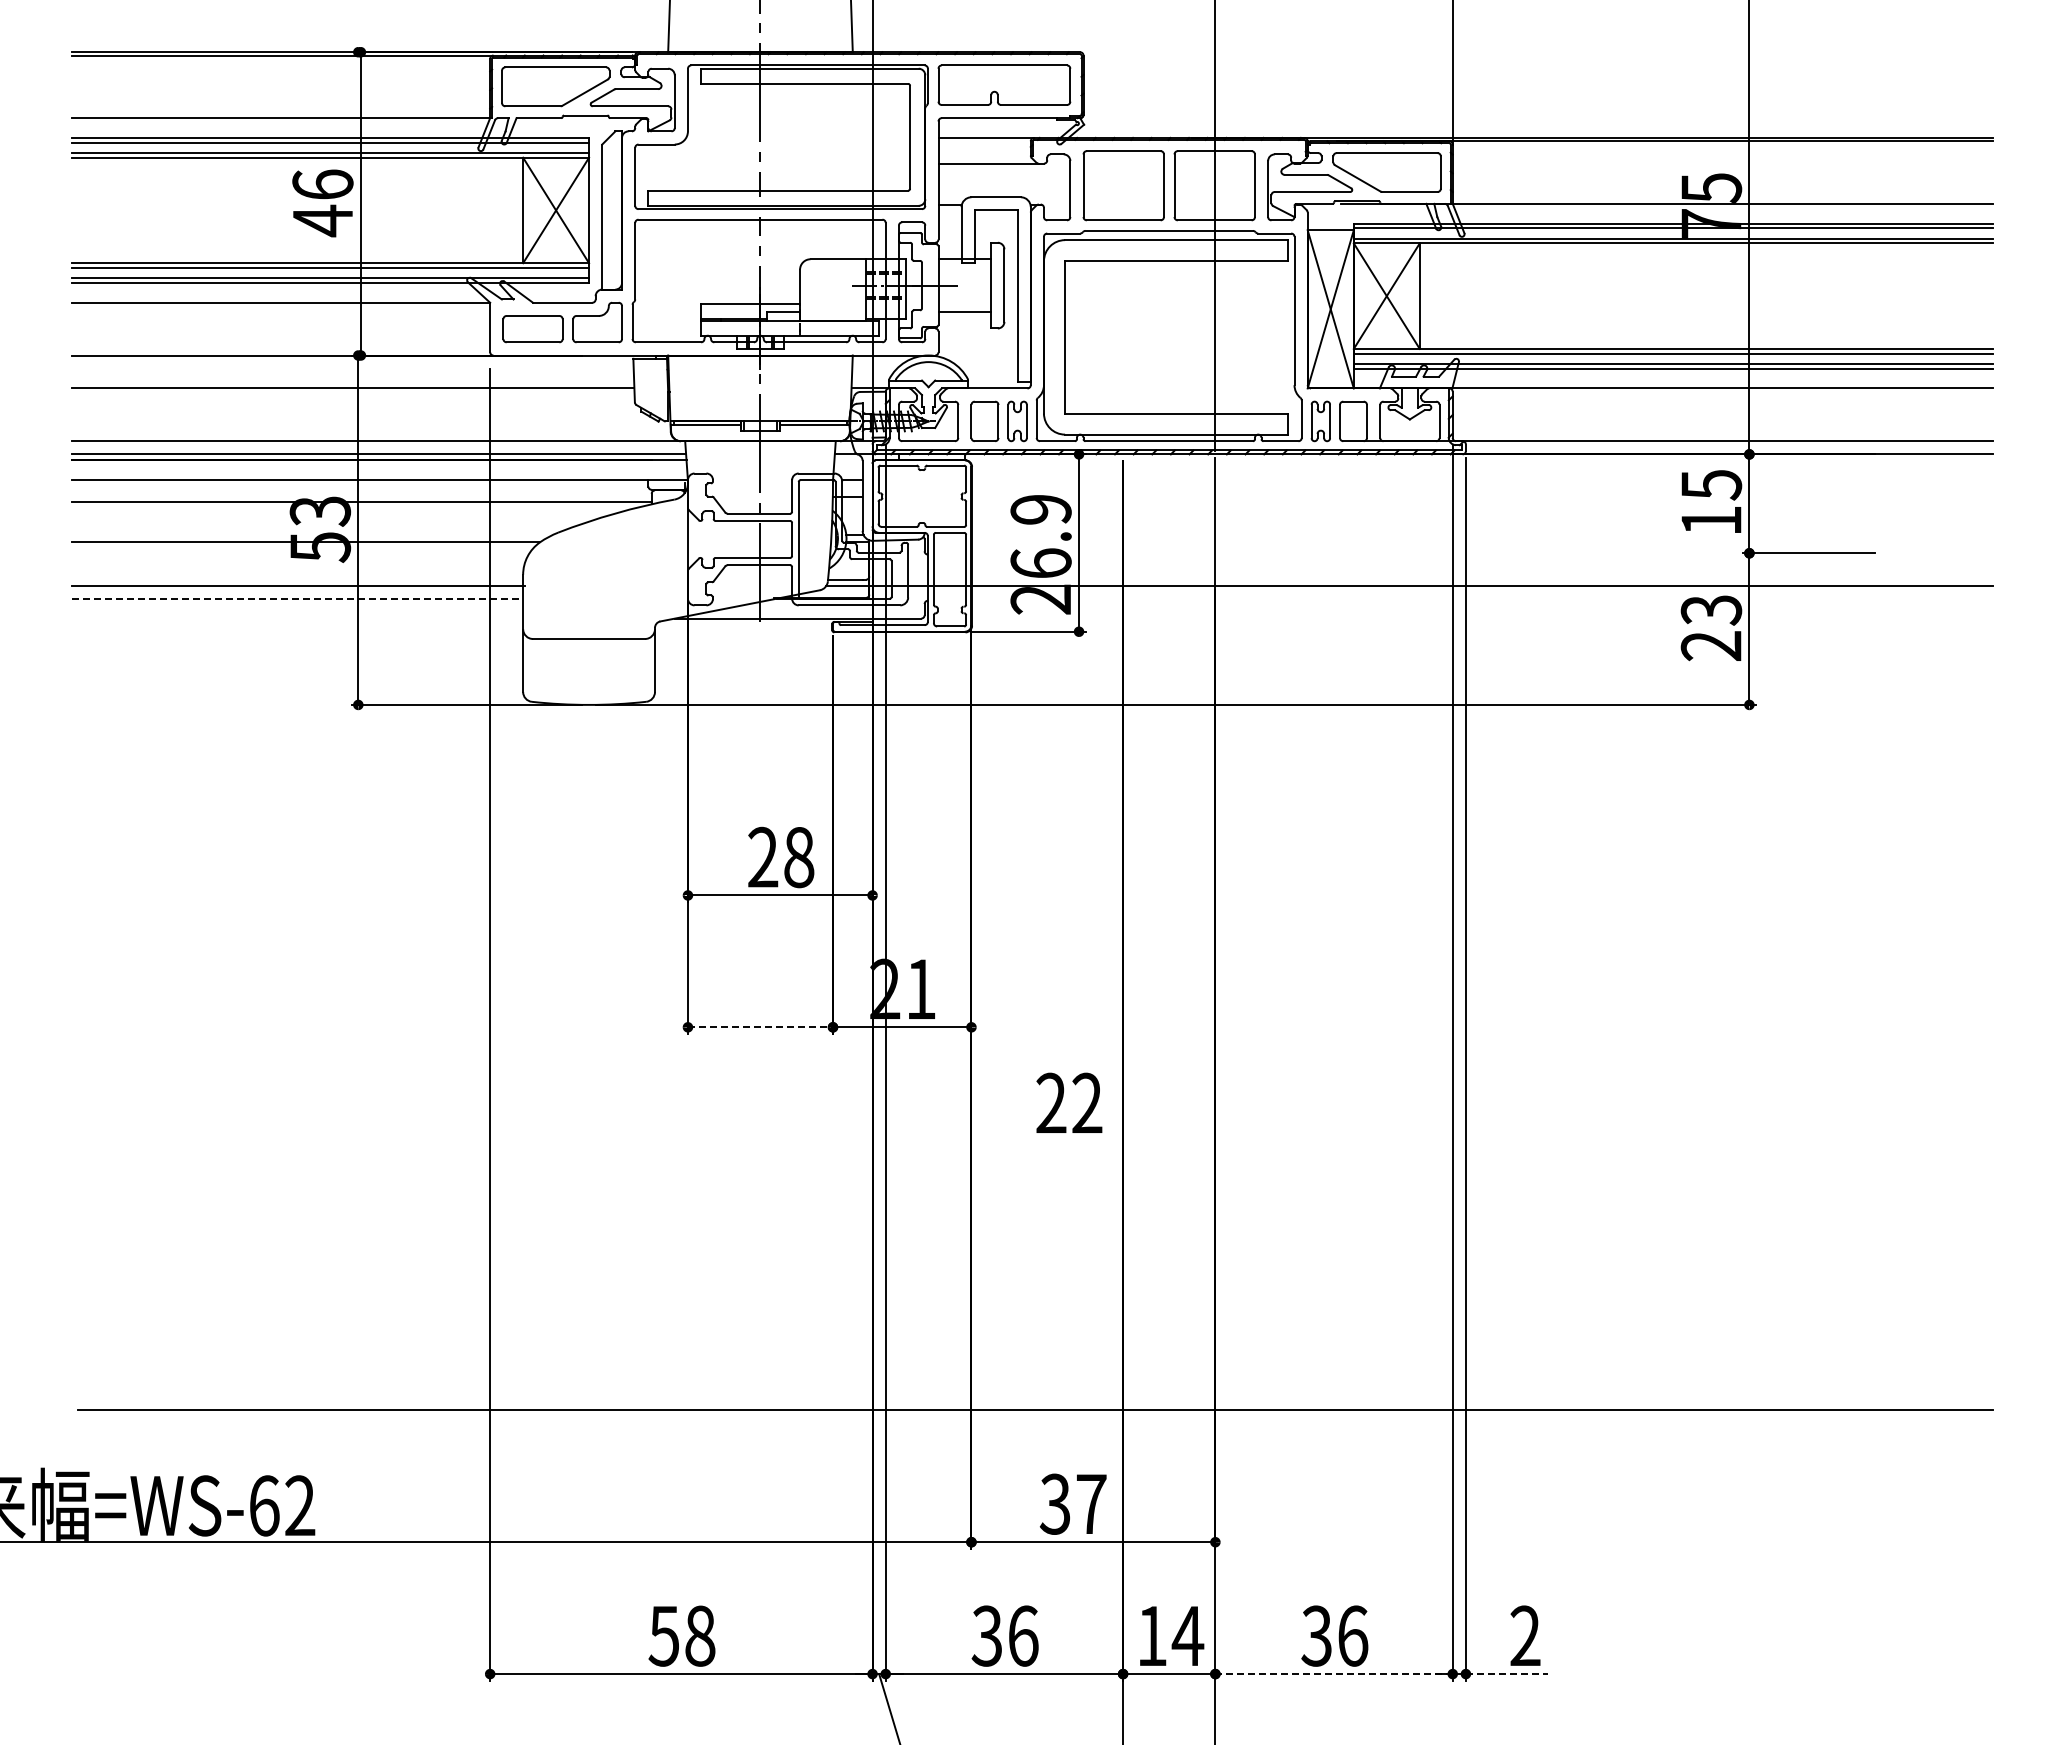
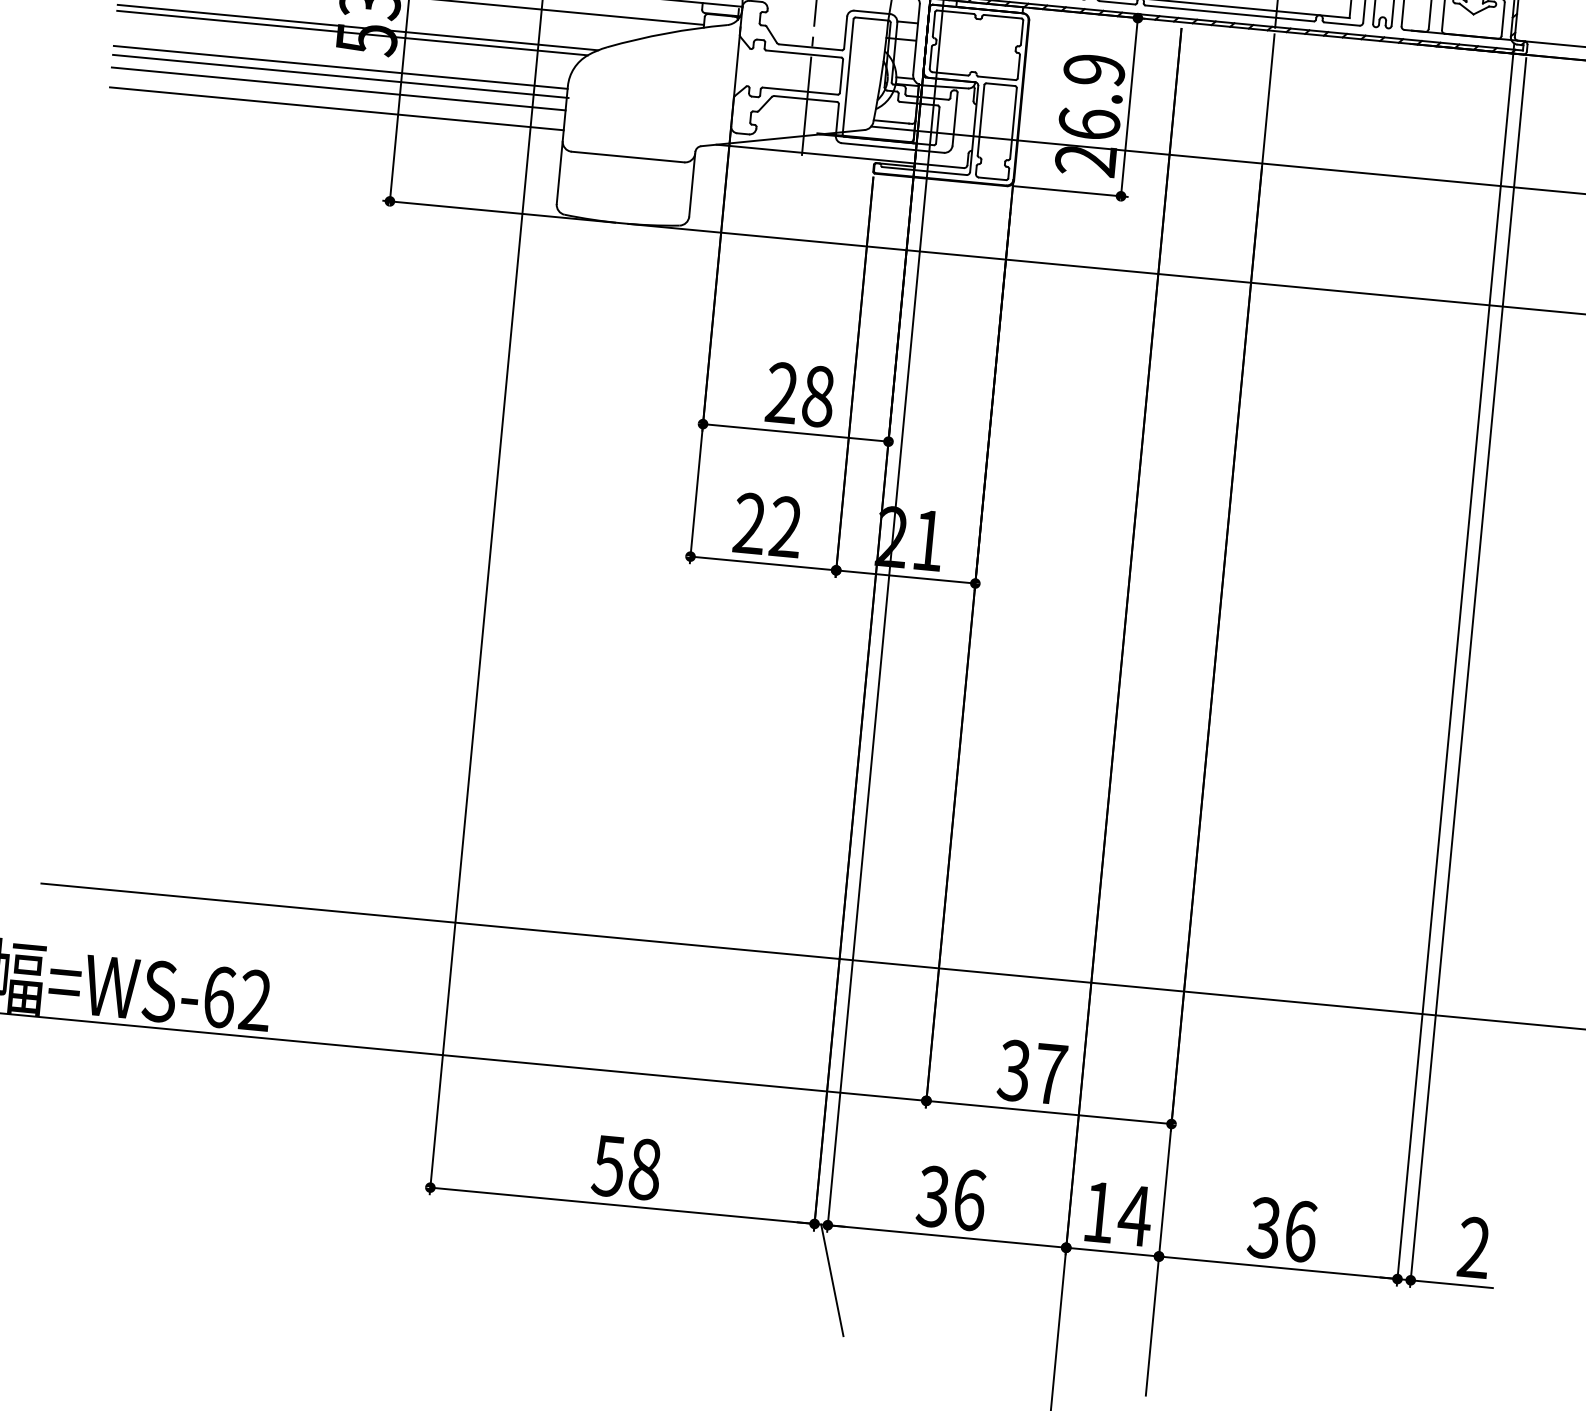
line: (310, 536) -> (357, 27), added
line: (297, 577) -> (340, 67), added
line: (297, 598) -> (338, 88), dashed -> solid
line: (297, 618) -> (337, 108), added
line: (760, 1027) -> (763, 563), dashed -> solid
text: (1069, 1102) -> (768, 524), moved
line: (1334, 1674) -> (1278, 1268), dashed -> solid
line: (1506, 1674) -> (1451, 1284), dashed -> solid

